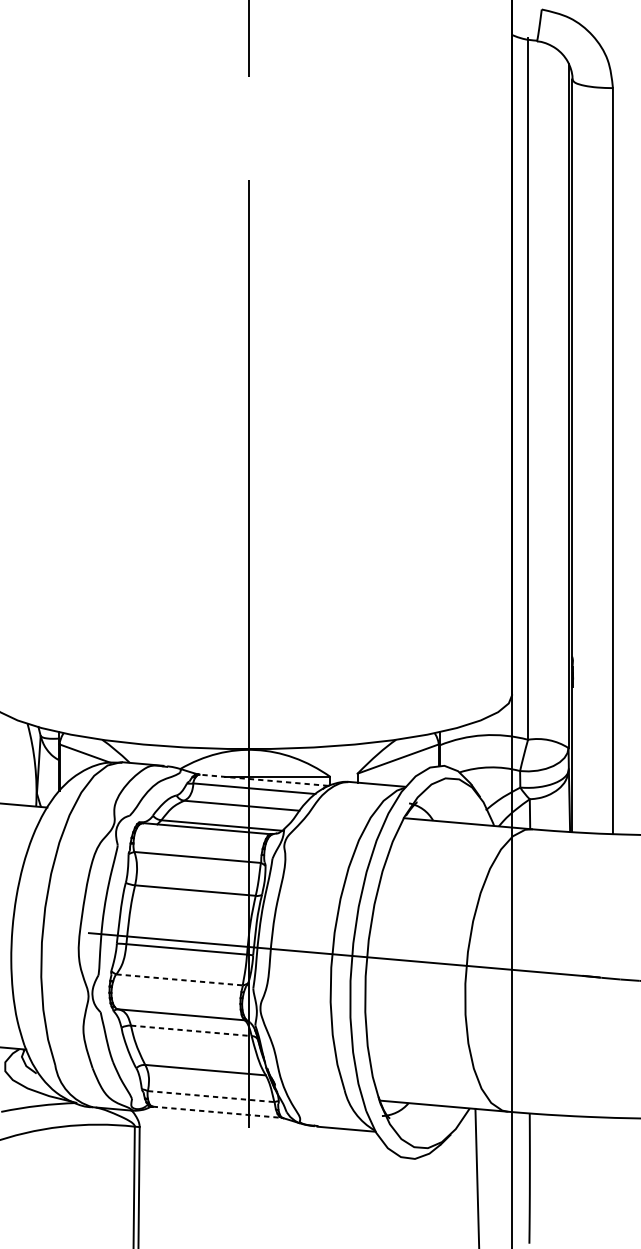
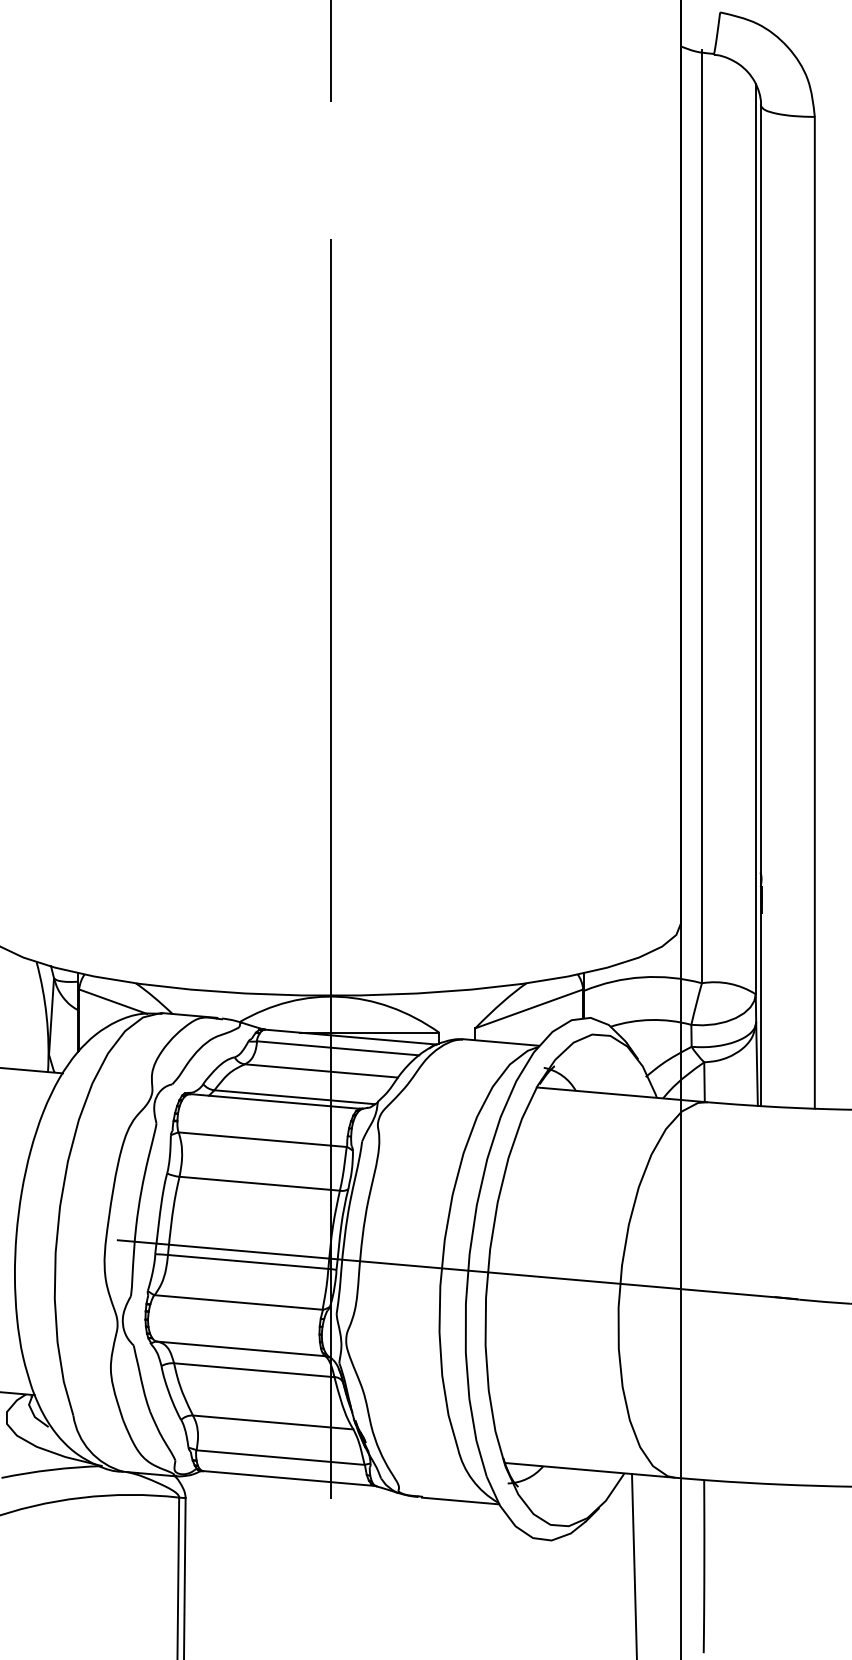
line: (263, 780) -> (350, 1037), dashed -> solid
line: (180, 979) -> (239, 1302), dashed -> solid
line: (191, 1031) -> (254, 1370), dashed -> solid
line: (211, 1096) -> (281, 1457), dashed -> solid
line: (217, 1112) -> (289, 1478), dashed -> solid

